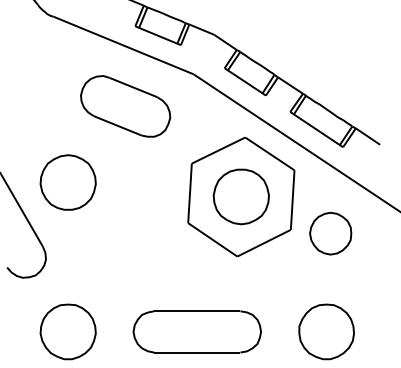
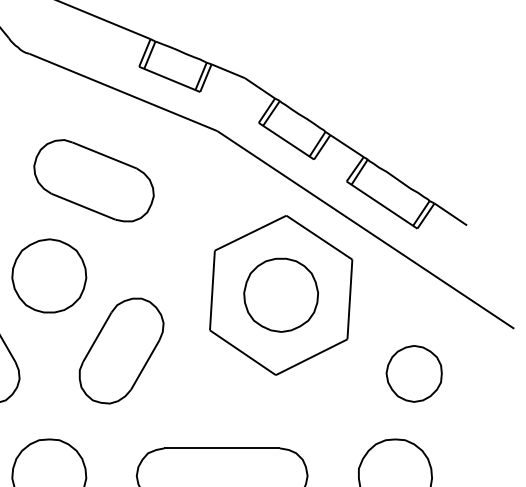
part: (125, 106) -> (93, 180), moved
part: (330, 233) -> (413, 373), moved
part: (122, 238) -> (122, 350), added

